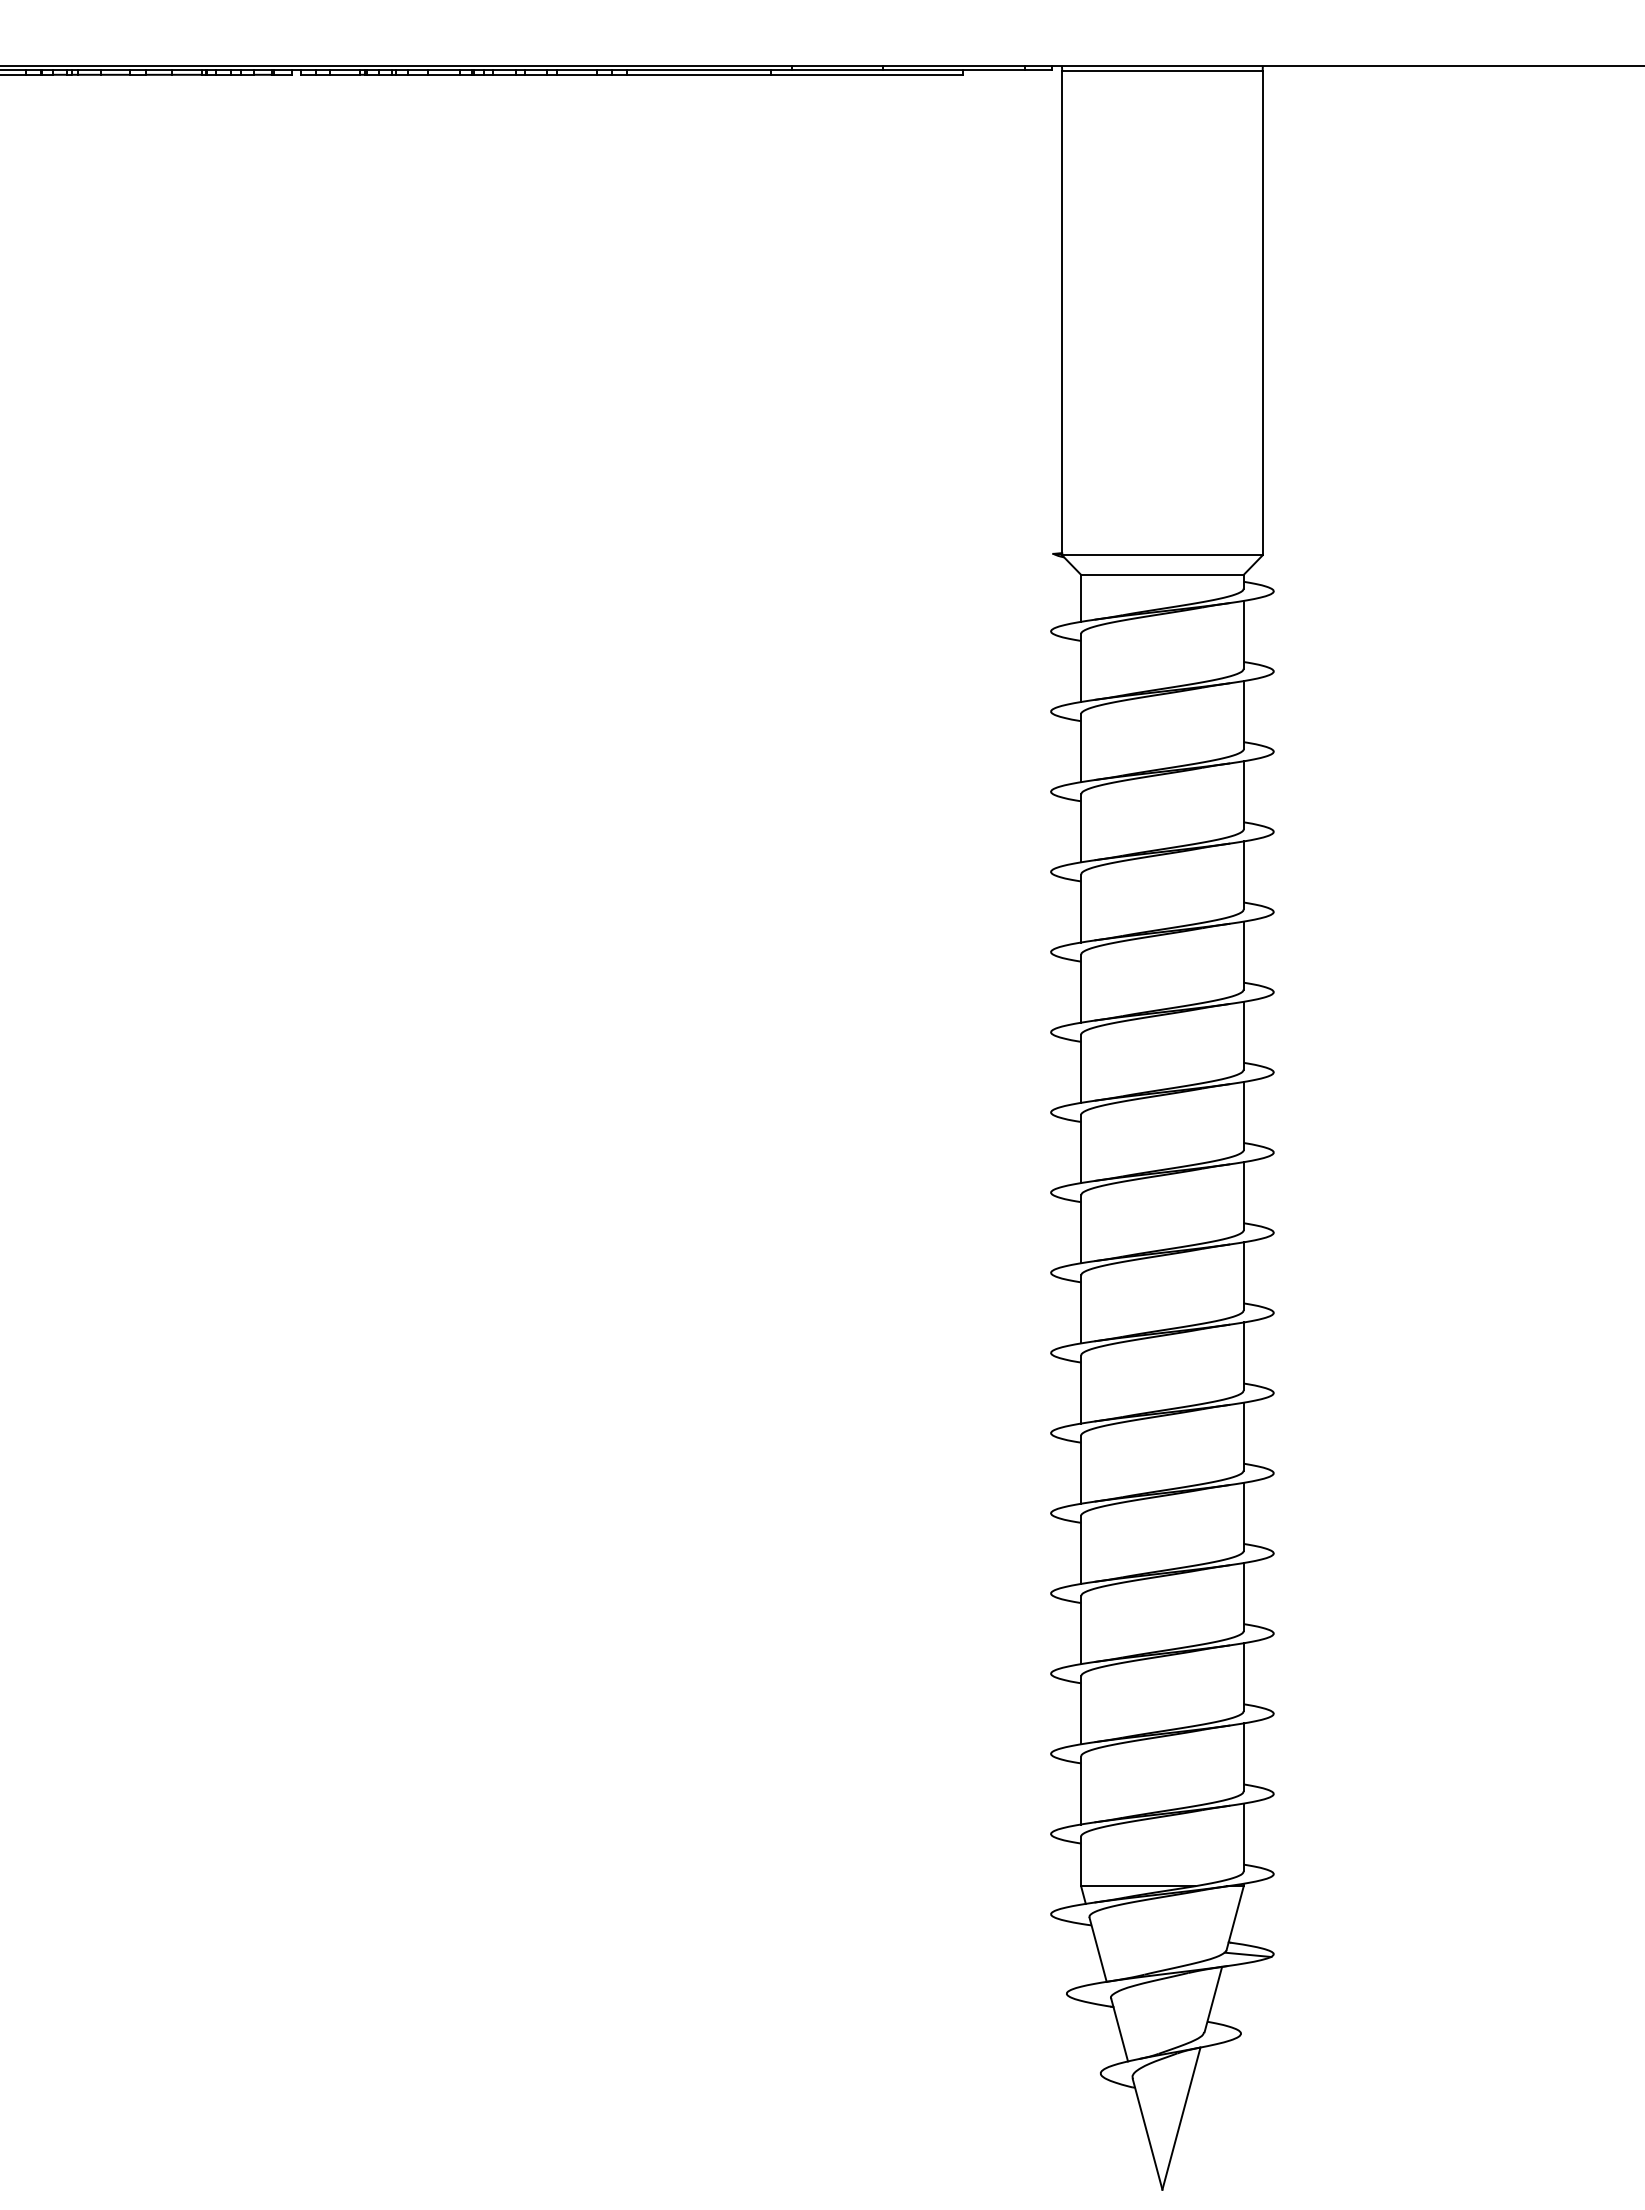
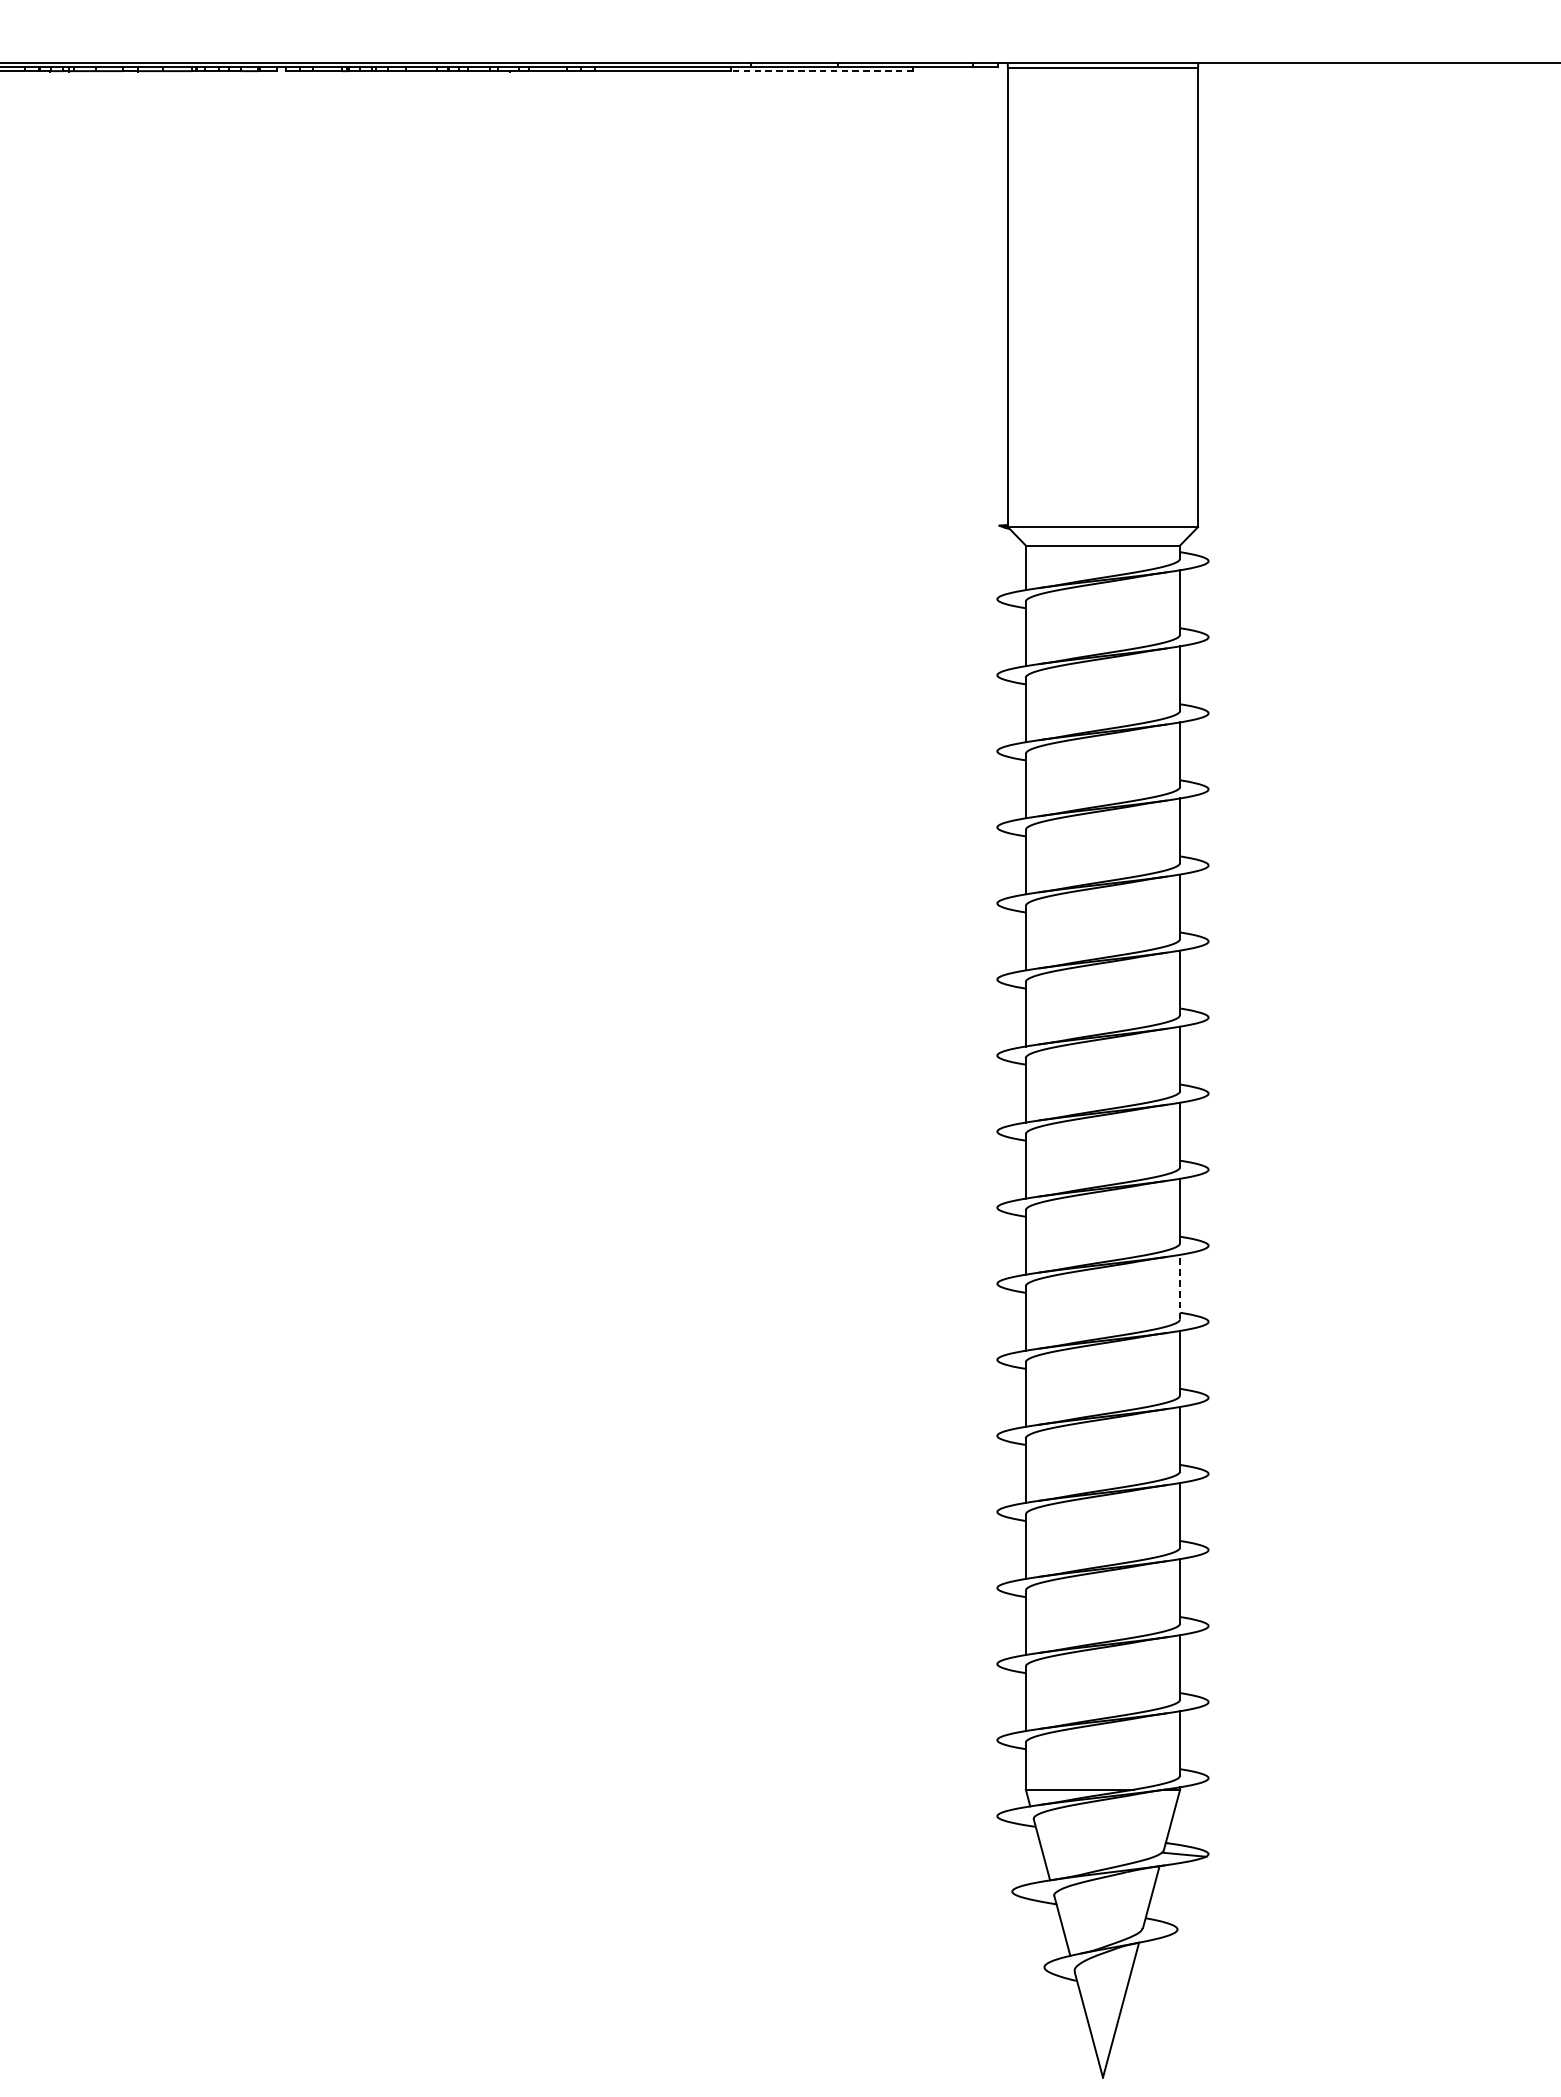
line: (866, 74) -> (822, 70), solid -> dashed
line: (1243, 1355) -> (1179, 1286), solid -> dashed

